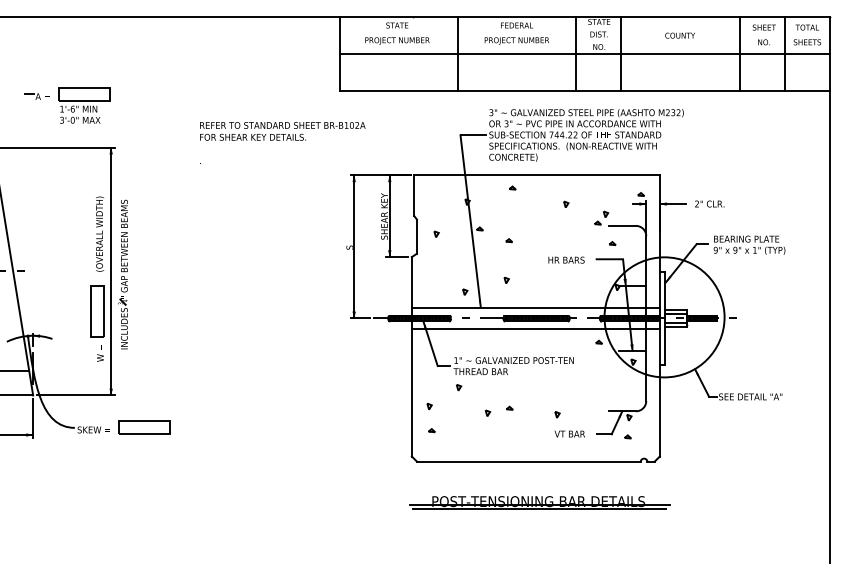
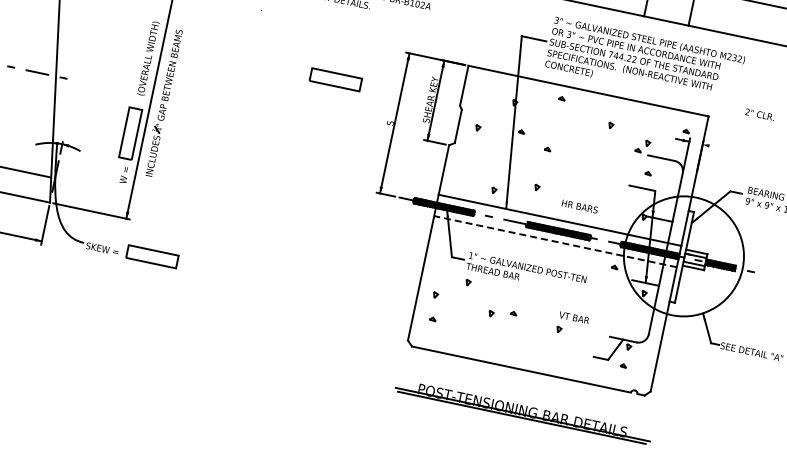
text: (709, 203) -> (759, 114), moved
line: (672, 204) -> (714, 147), removed
part: (287, 216) -> (335, 79), added
text: (566, 259) -> (580, 206), moved
line: (535, 329) -> (555, 241), solid -> dashed
text: (569, 433) -> (573, 317), moved

